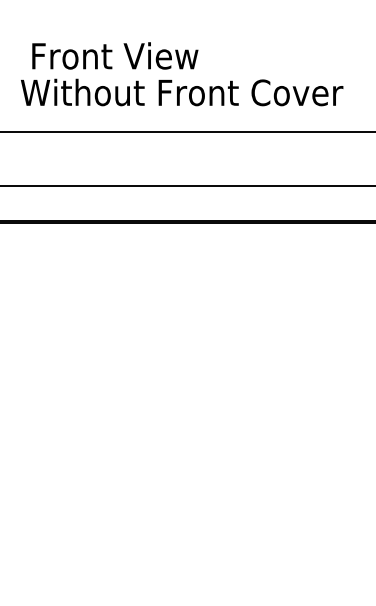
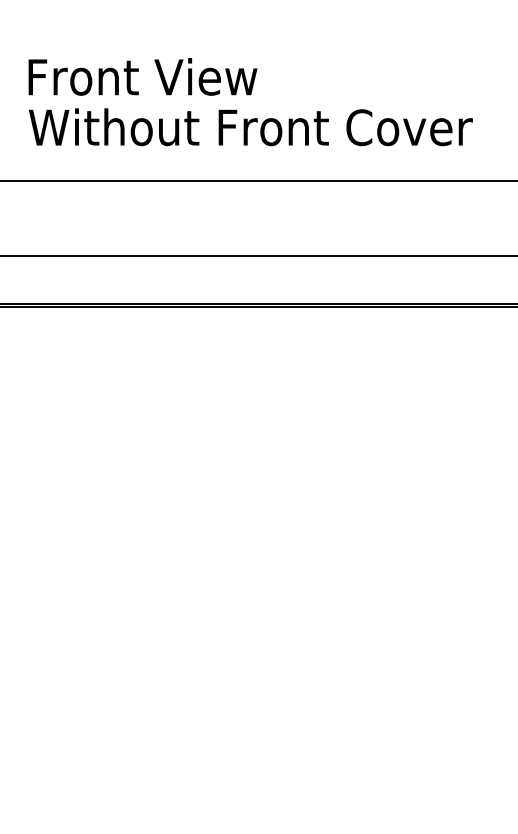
text: (114, 55) -> (142, 76), moved

